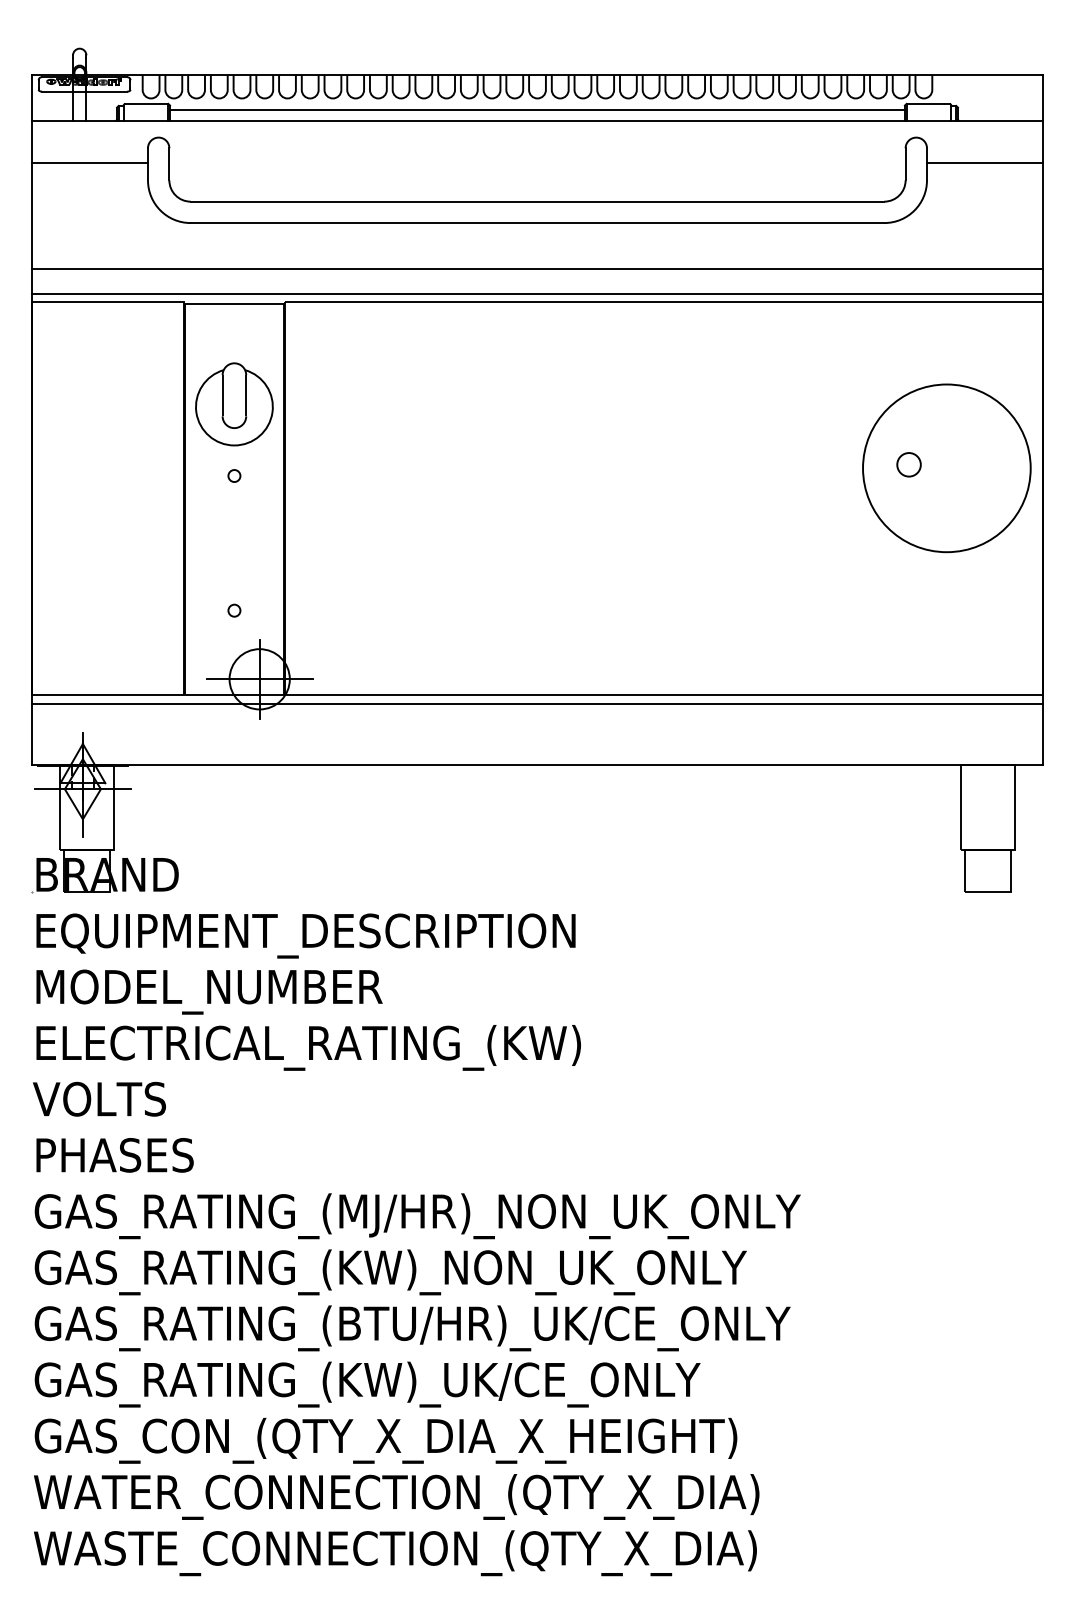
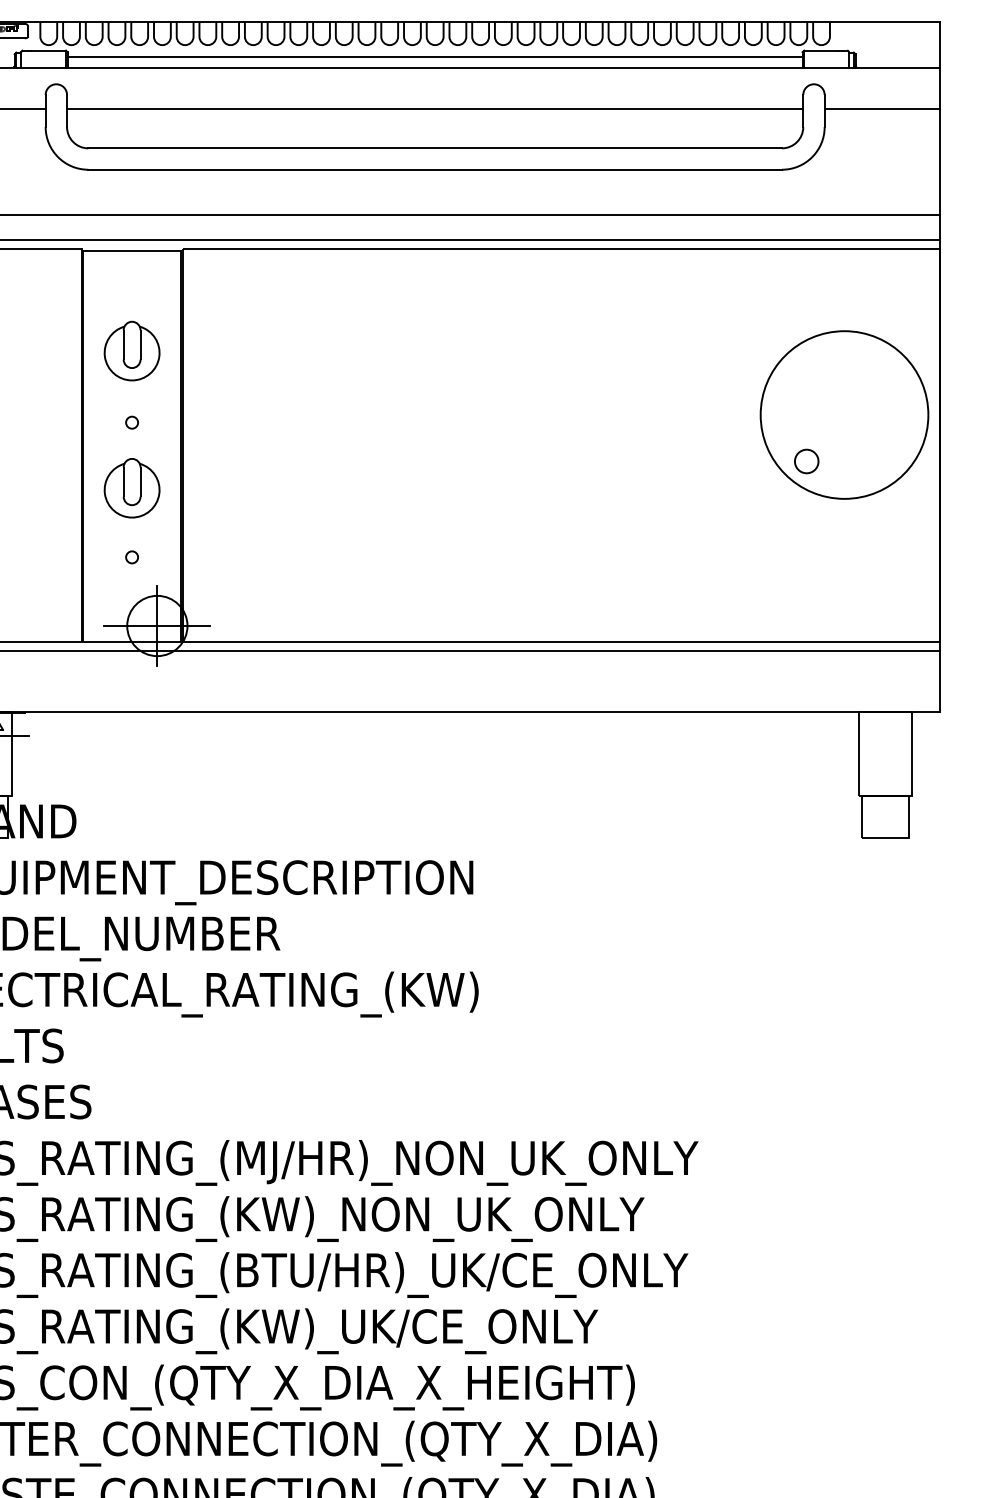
line: (537, 162) -> (435, 109), added
part: (234, 404) -> (132, 351), size x0.71
circle: (908, 464) -> (806, 461), moved
part: (234, 541) -> (132, 488), added

